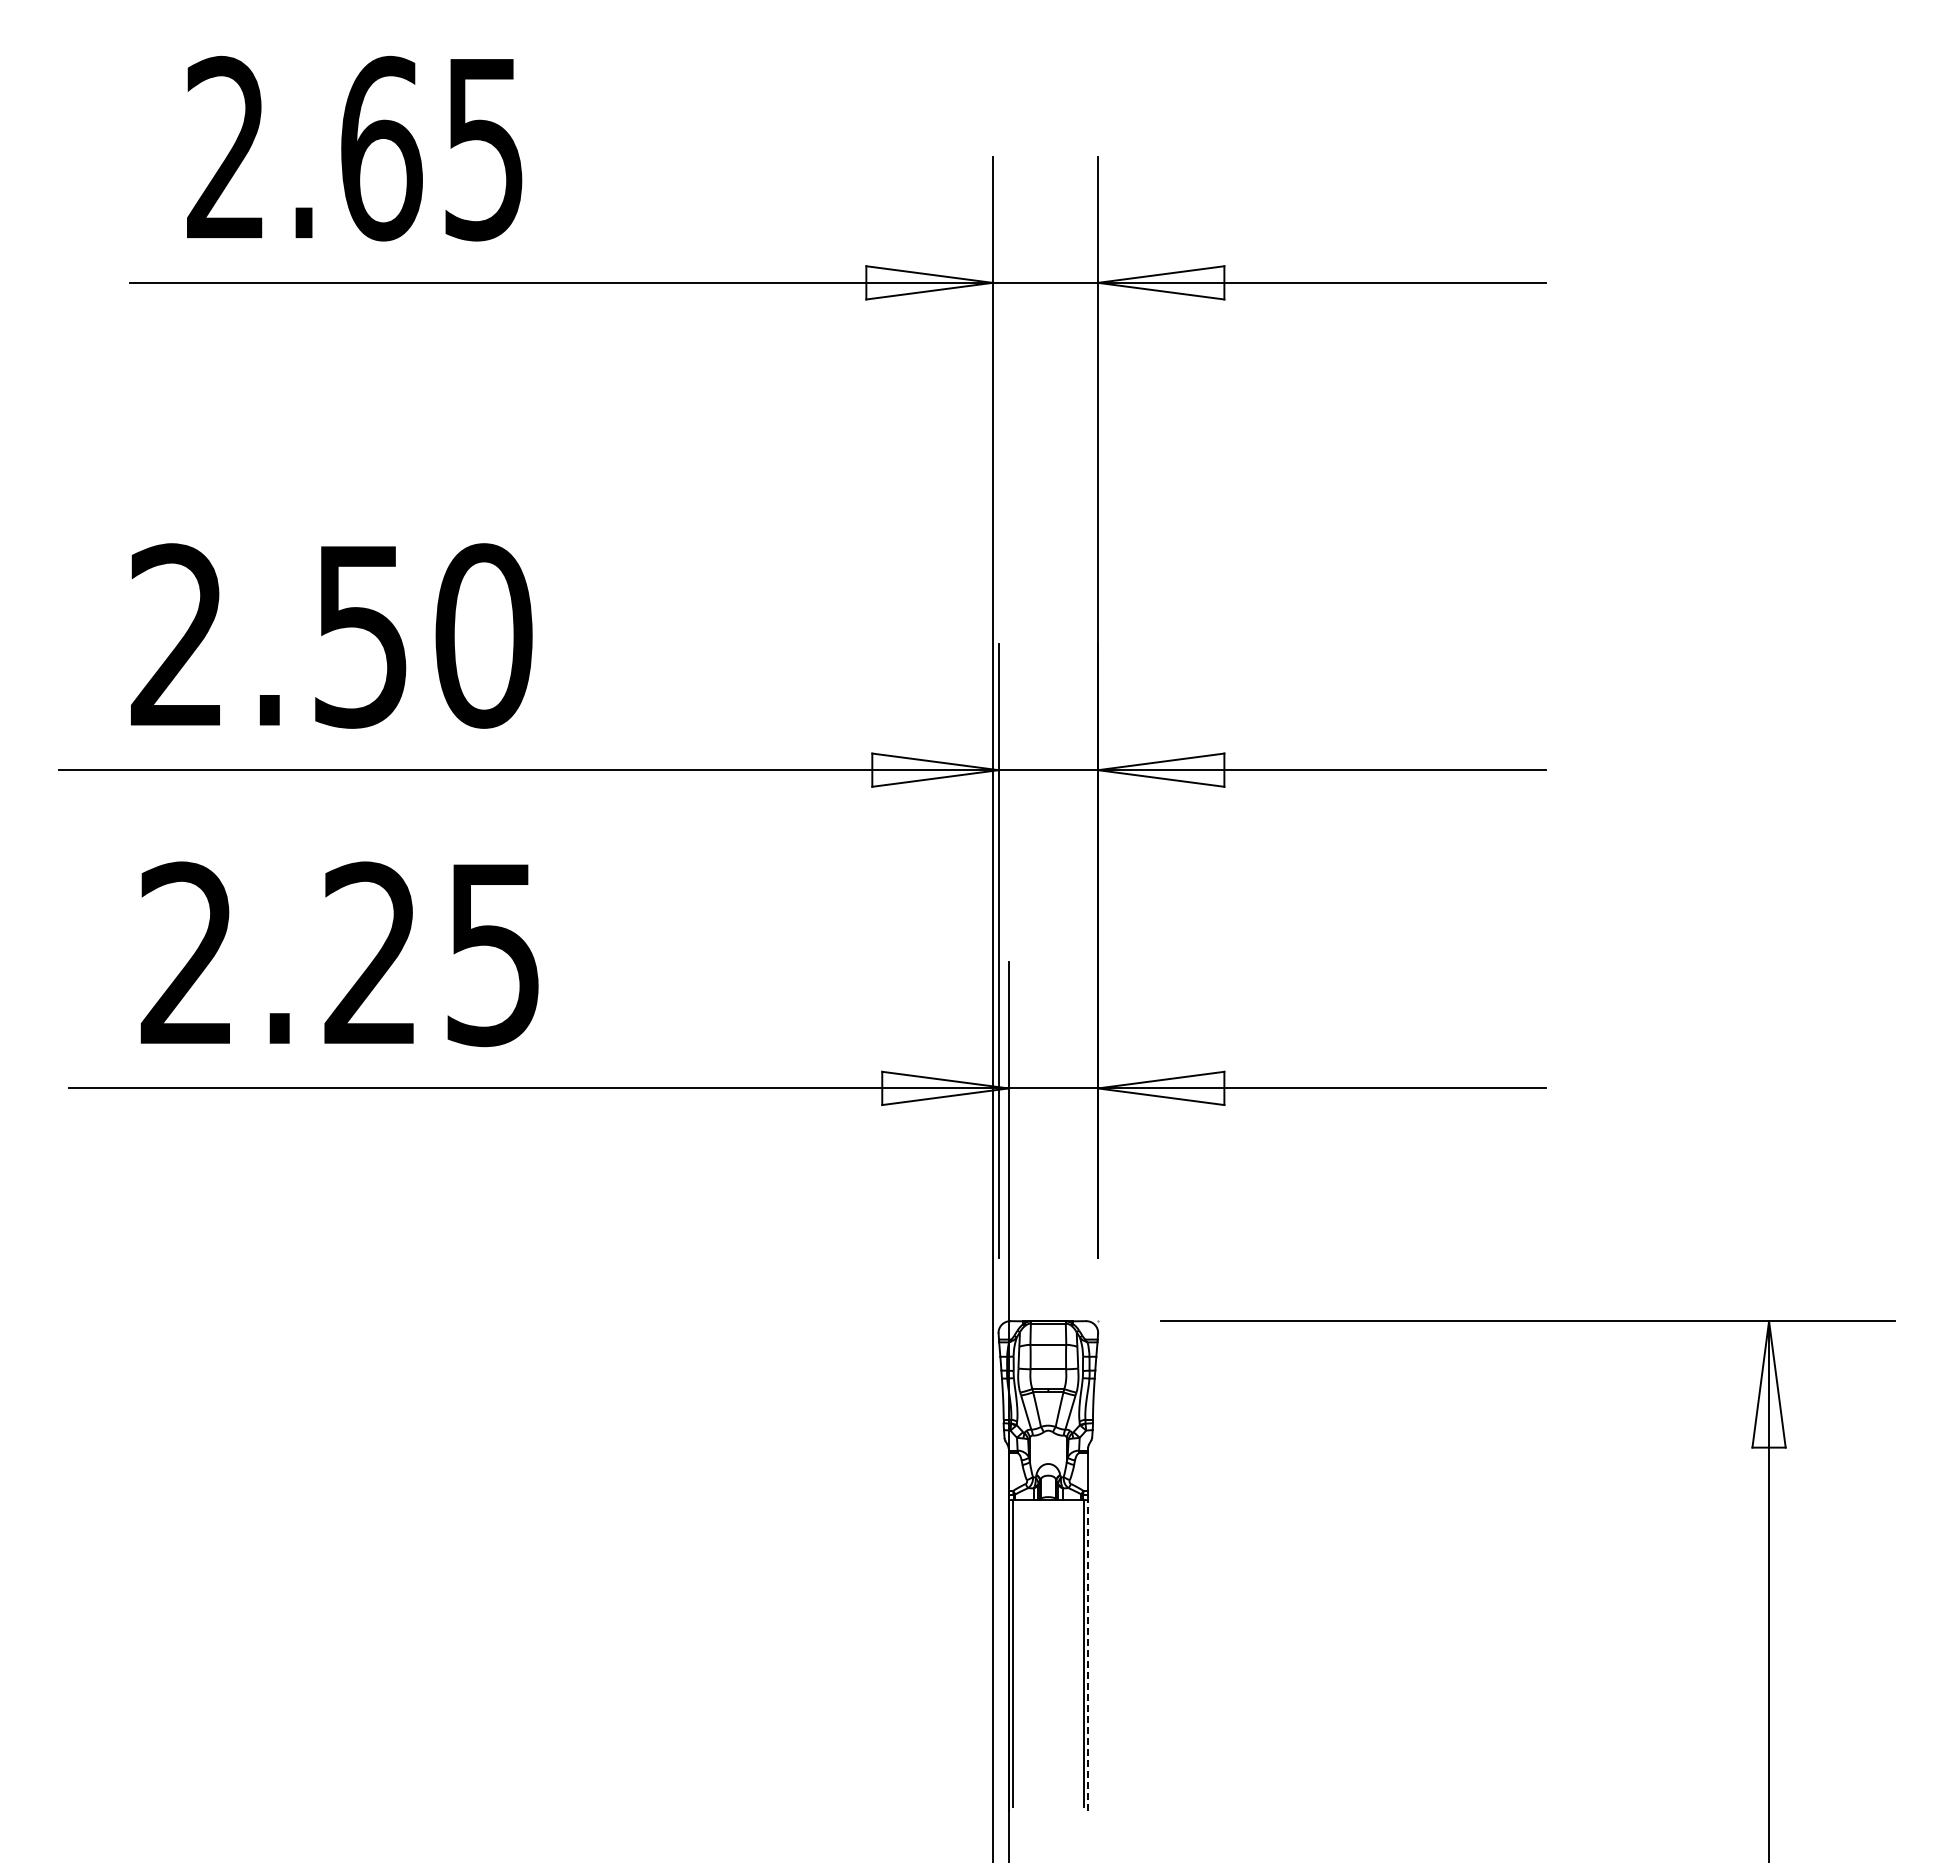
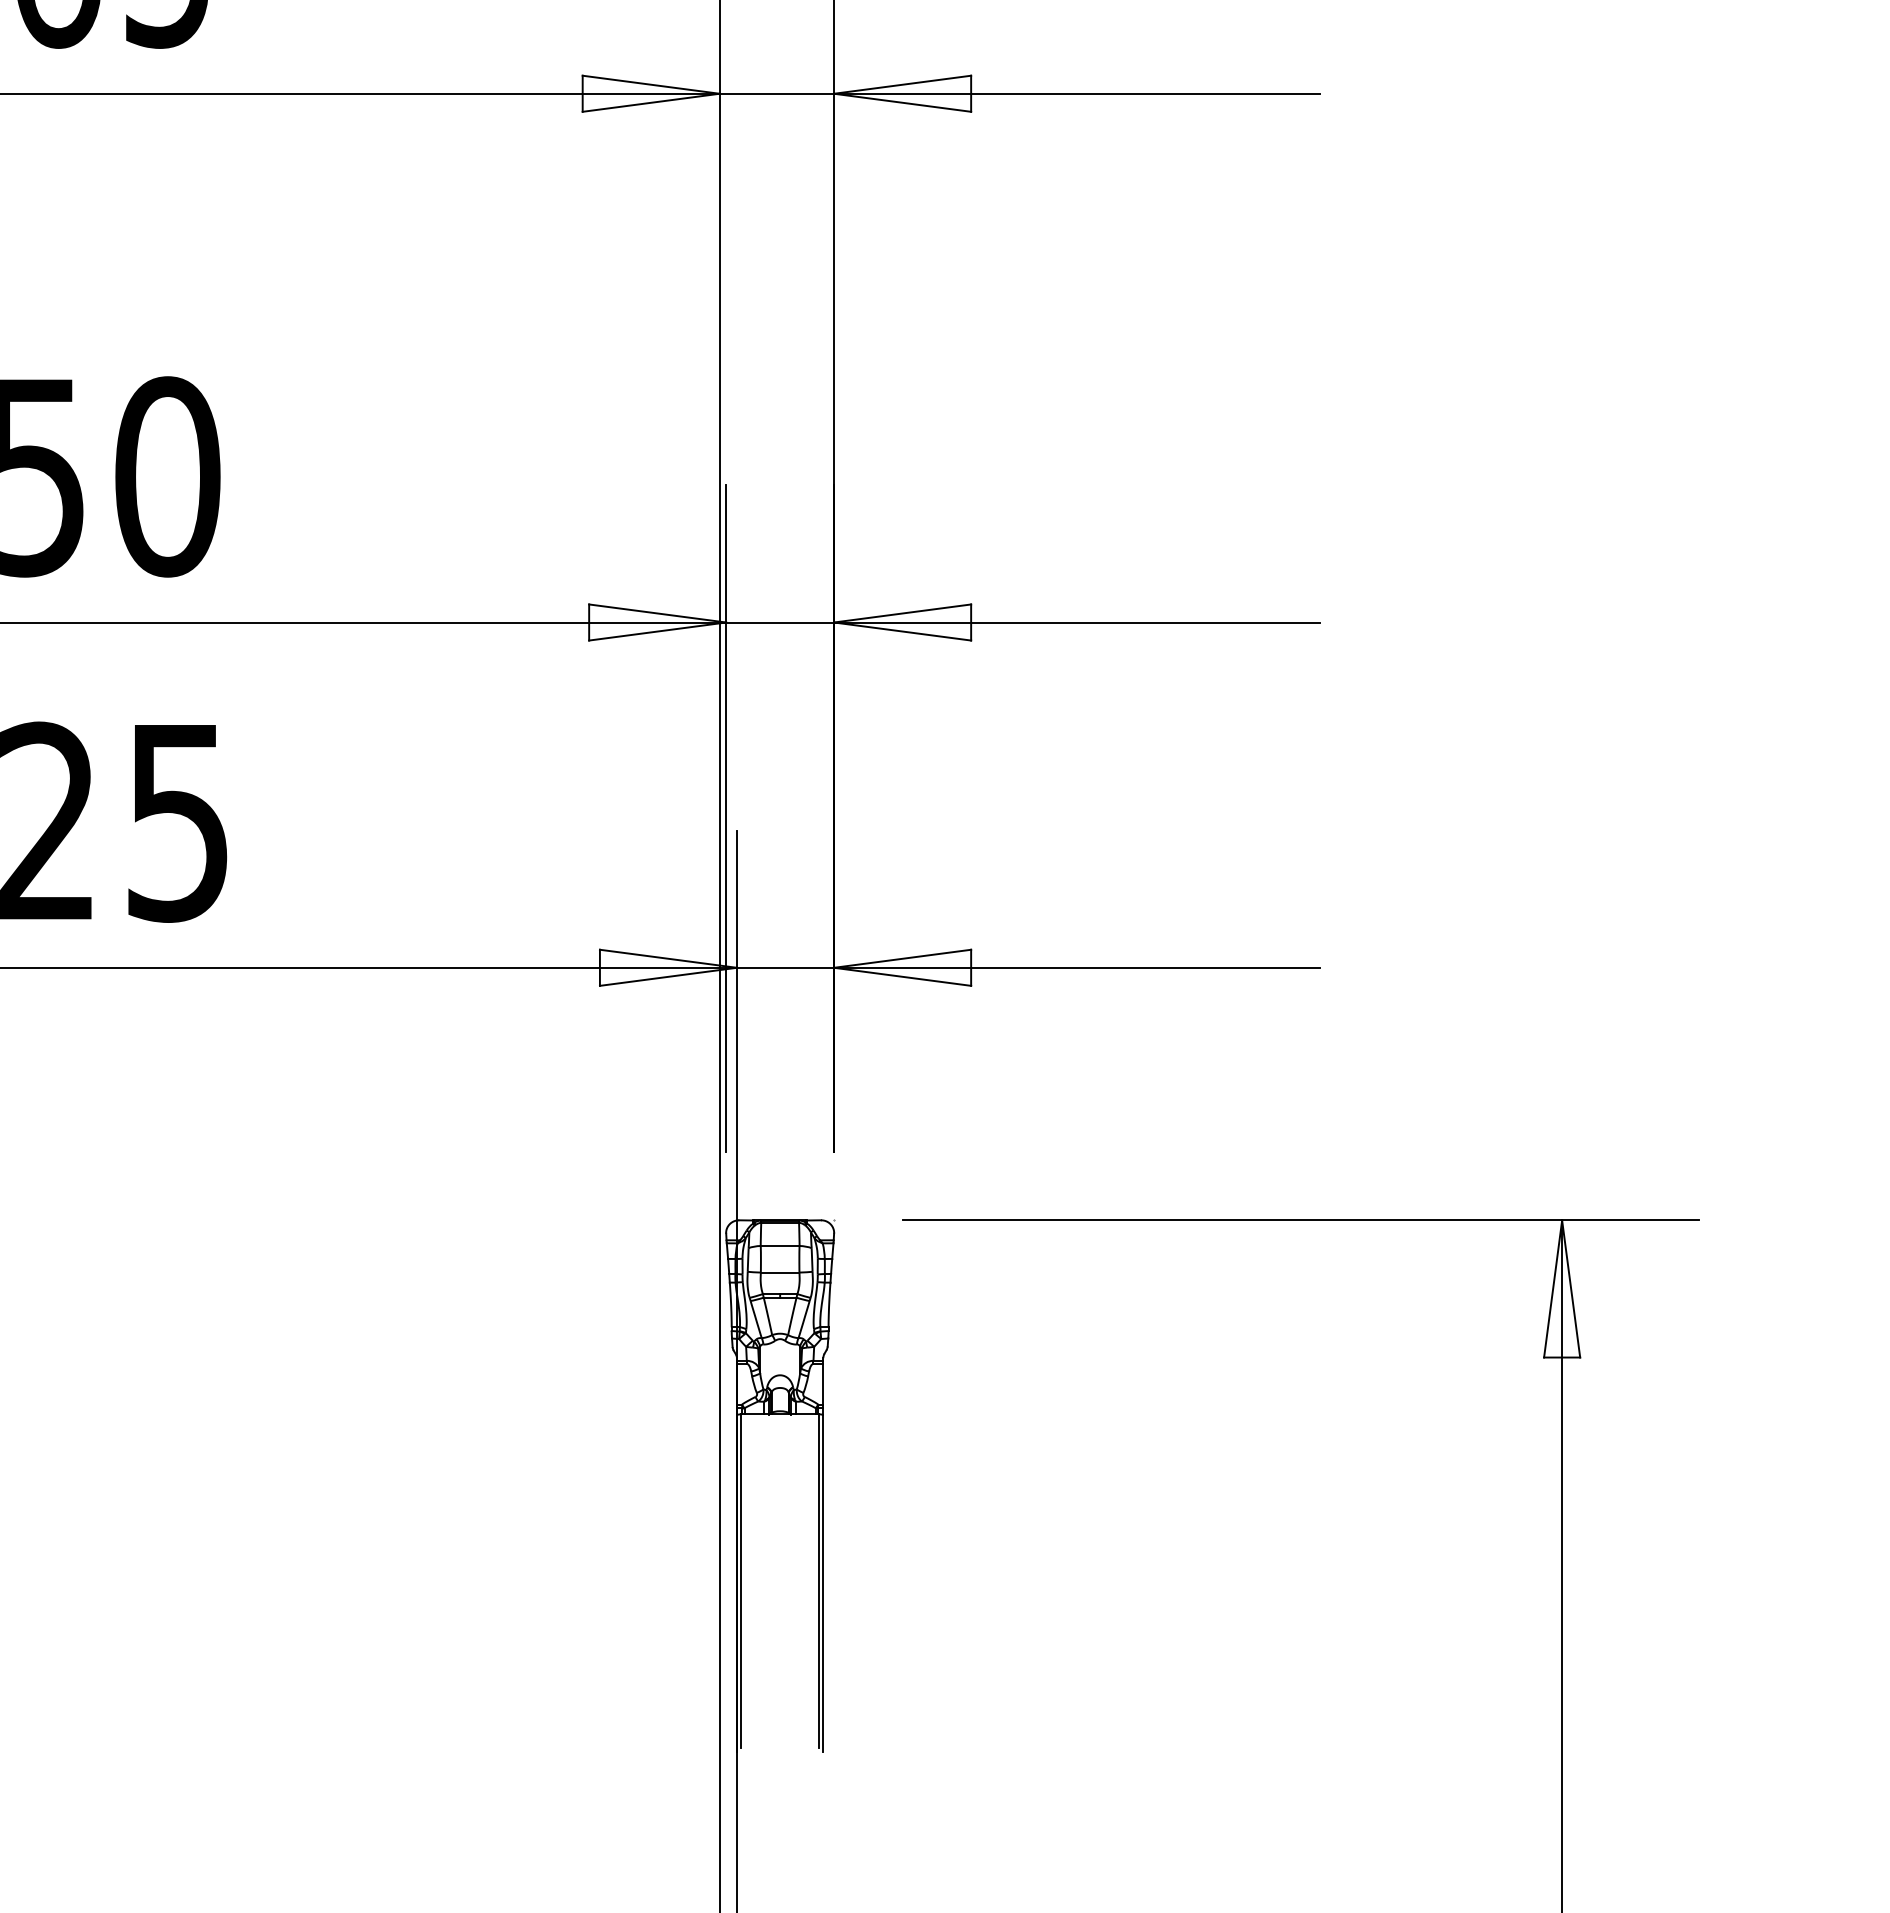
line: (1088, 1655) -> (823, 1583), dashed -> solid

